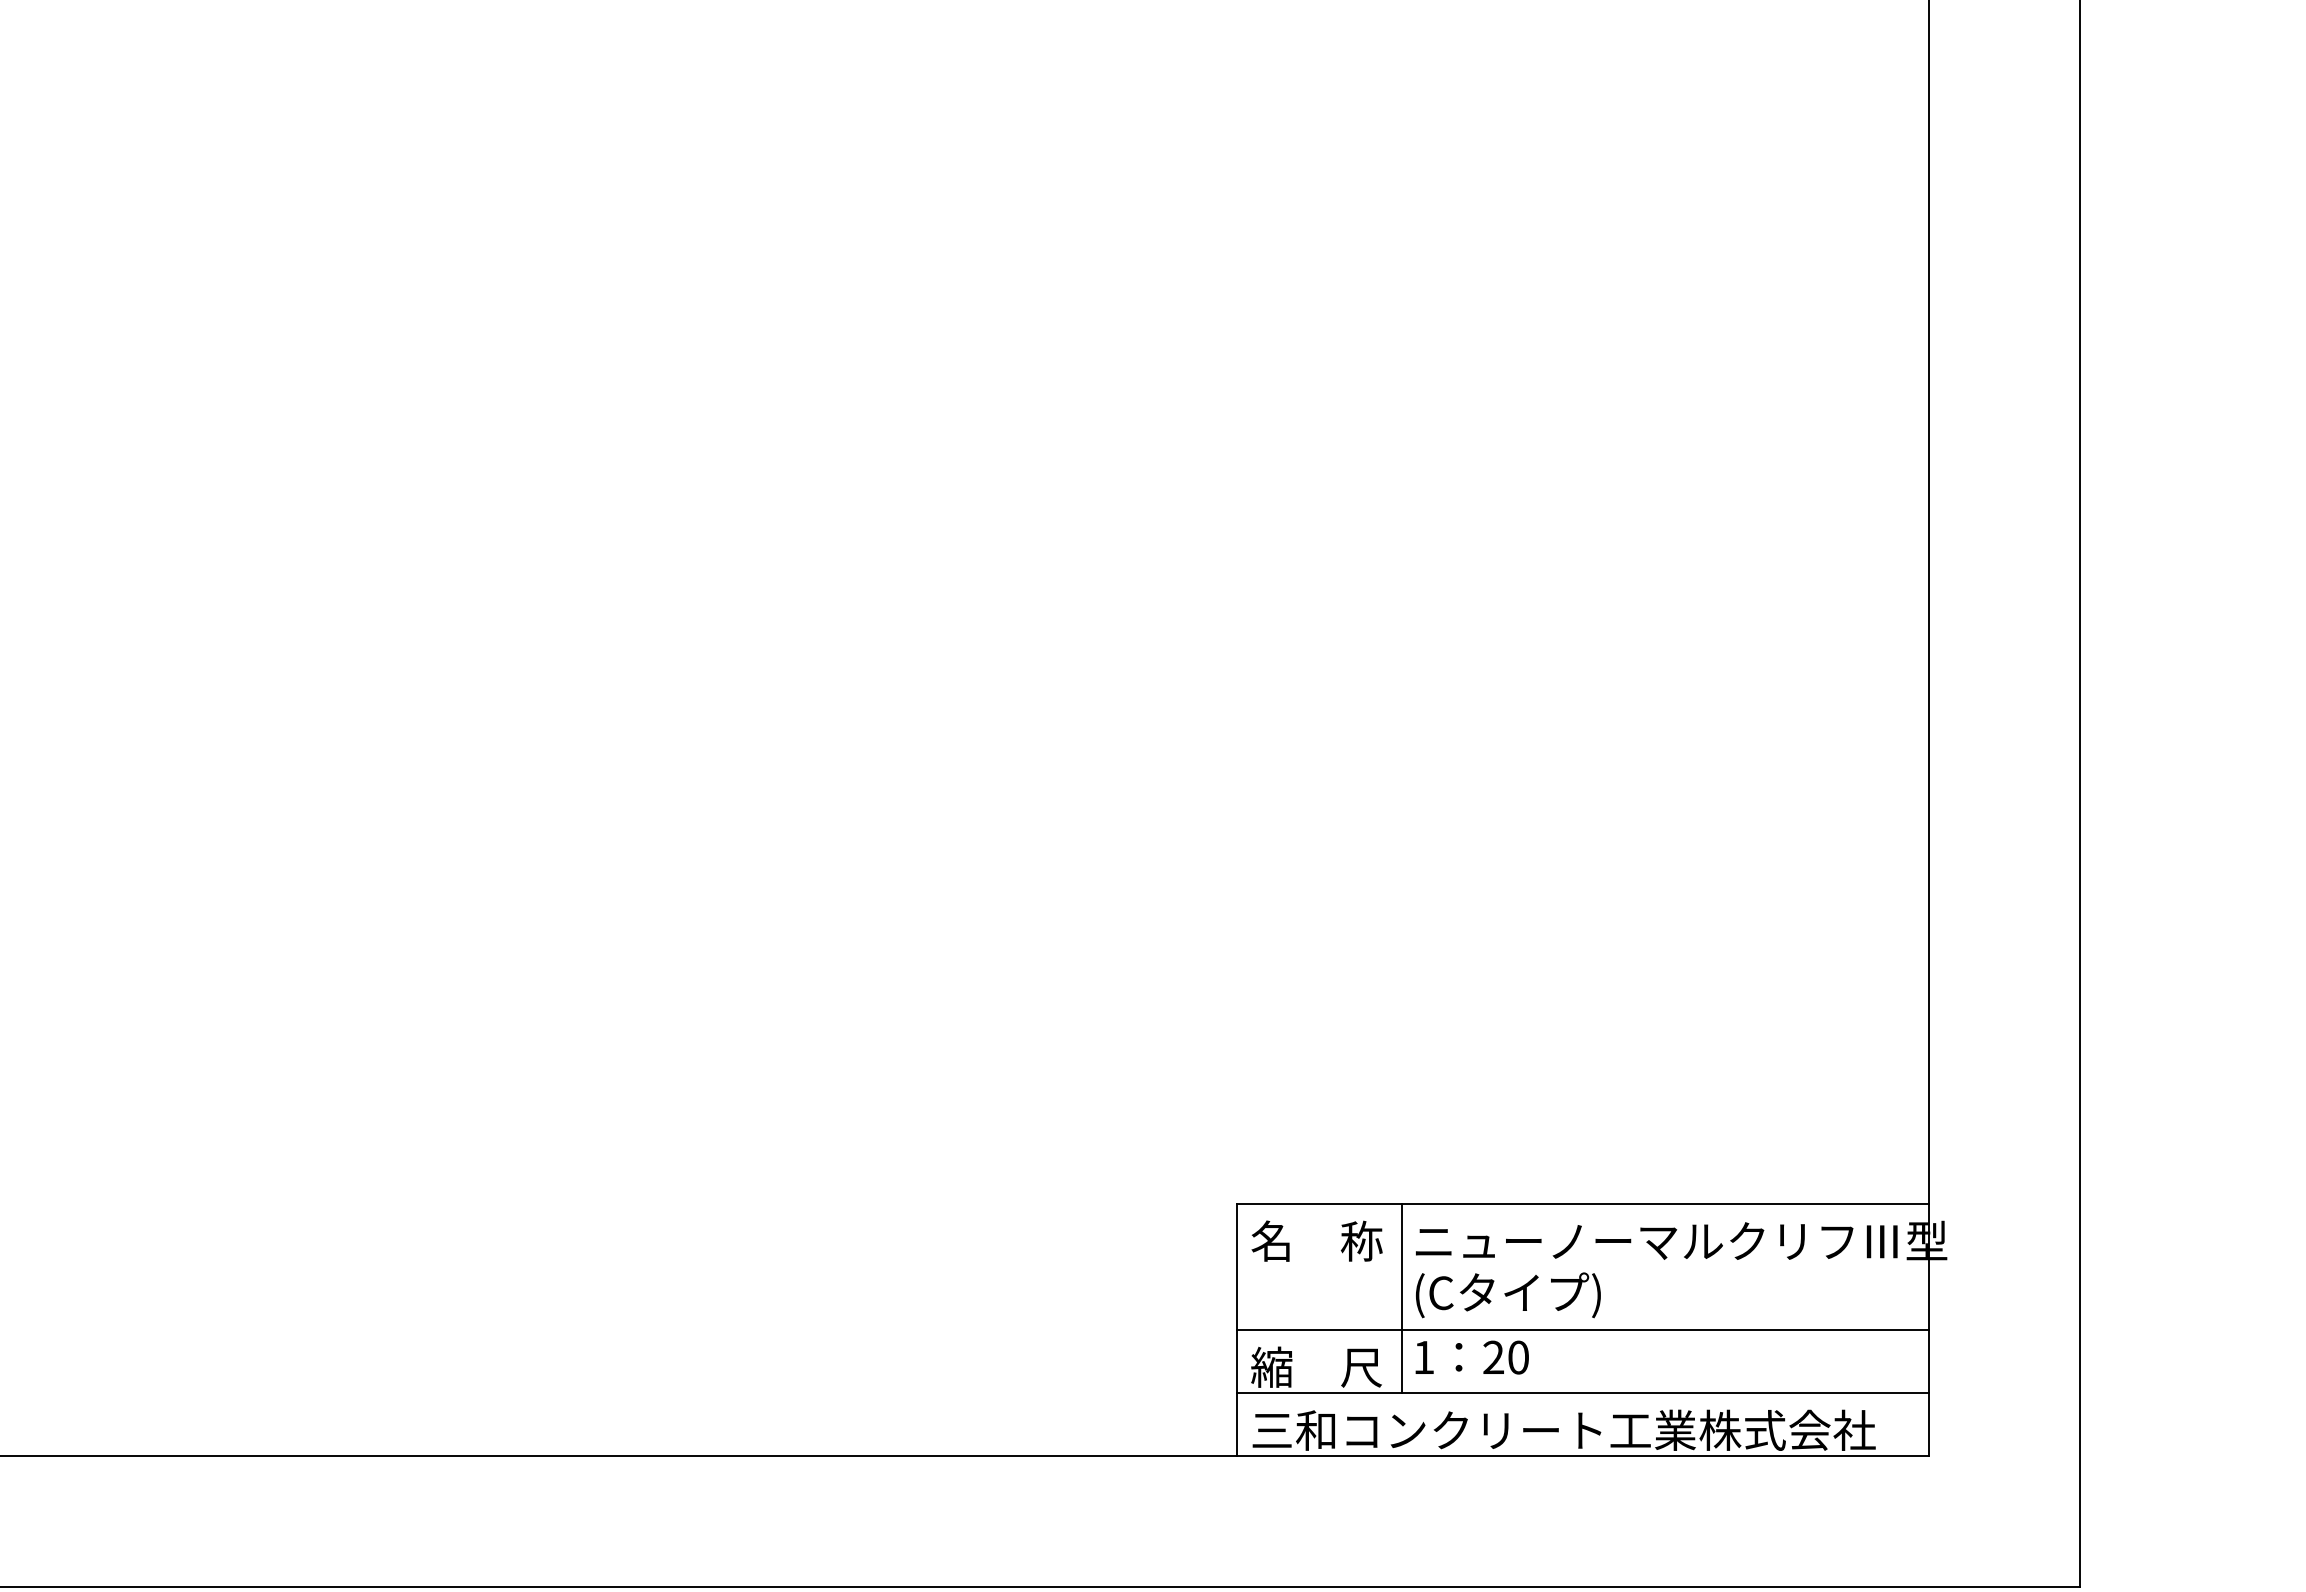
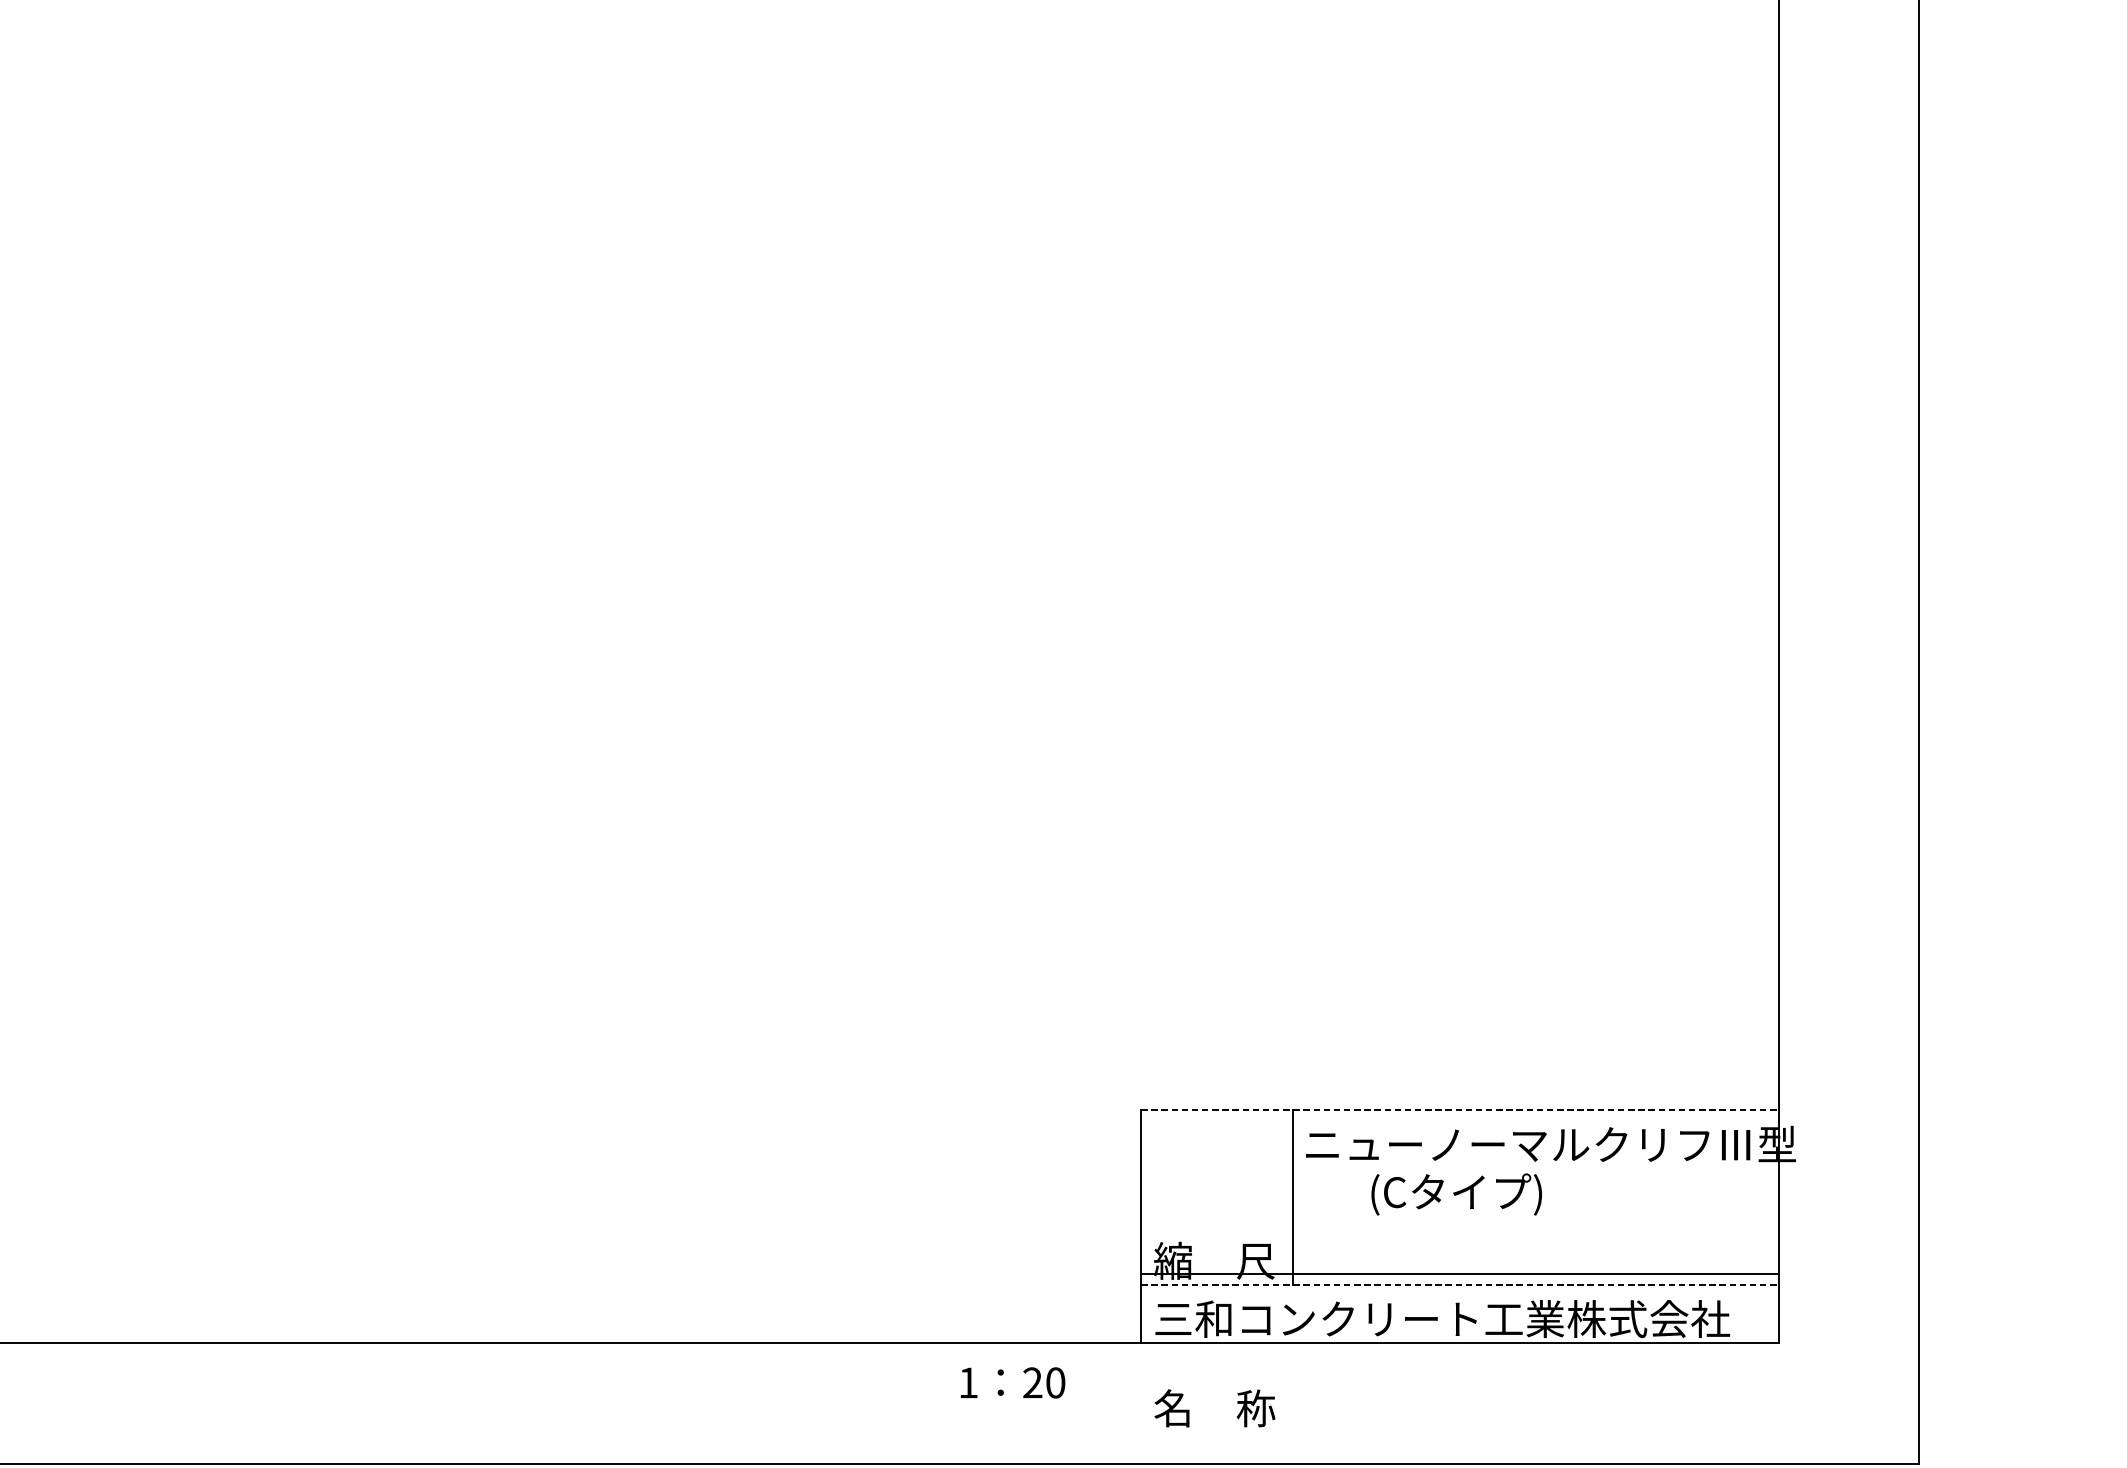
line: (1583, 1203) -> (1460, 1109), solid -> dashed
text: (1316, 1240) -> (1214, 1407), moved
text: (1508, 1295) -> (1456, 1194), moved
line: (1583, 1329) -> (1460, 1274), moved
text: (1471, 1357) -> (1012, 1382), moved
line: (1583, 1392) -> (1460, 1284), solid -> dashed

